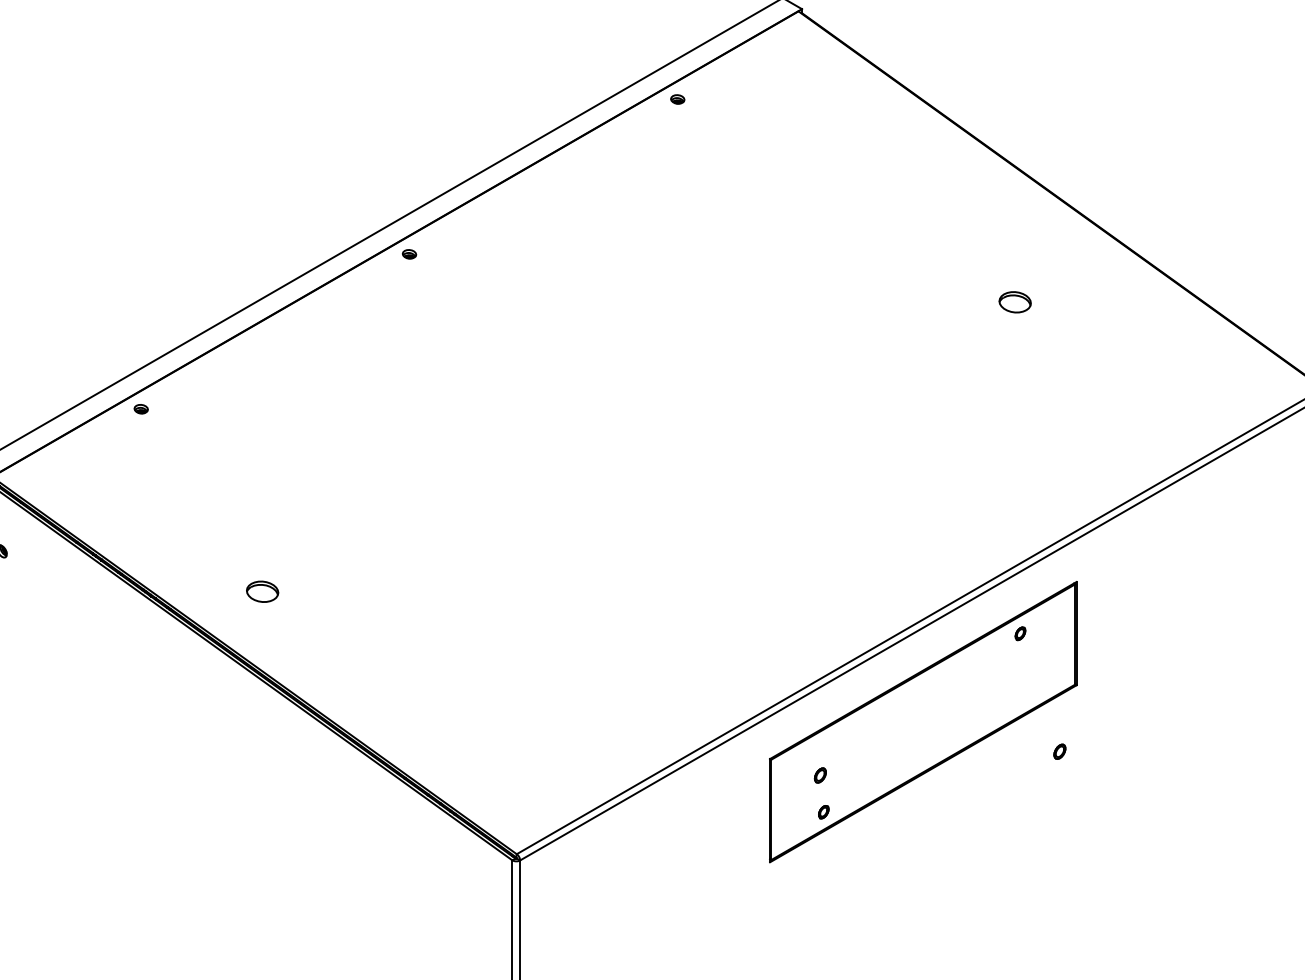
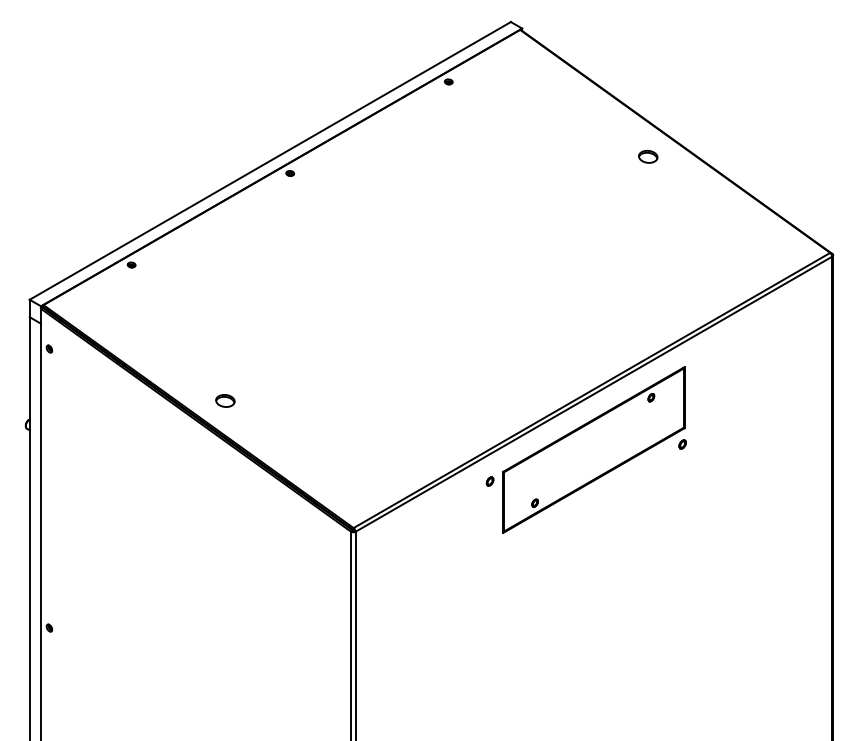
part: (1015, 301) -> (648, 156), moved
part: (262, 590) -> (225, 400), moved
part: (1059, 751) -> (682, 444), moved
part: (819, 775) -> (489, 481), moved

